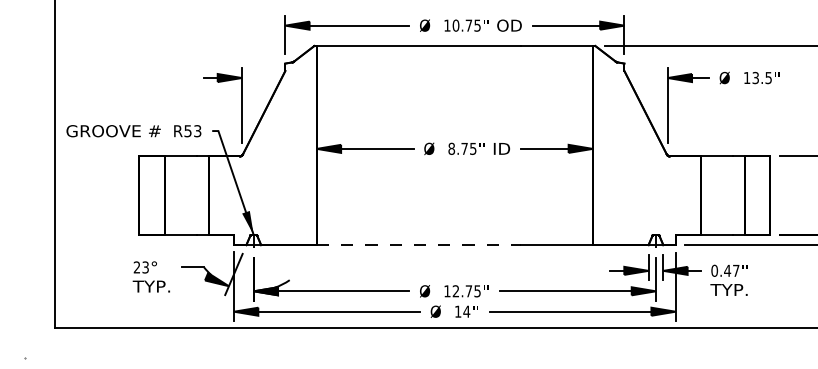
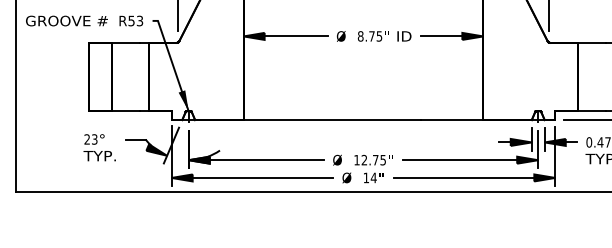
line: (419, 245) -> (332, 120), dashed -> solid

